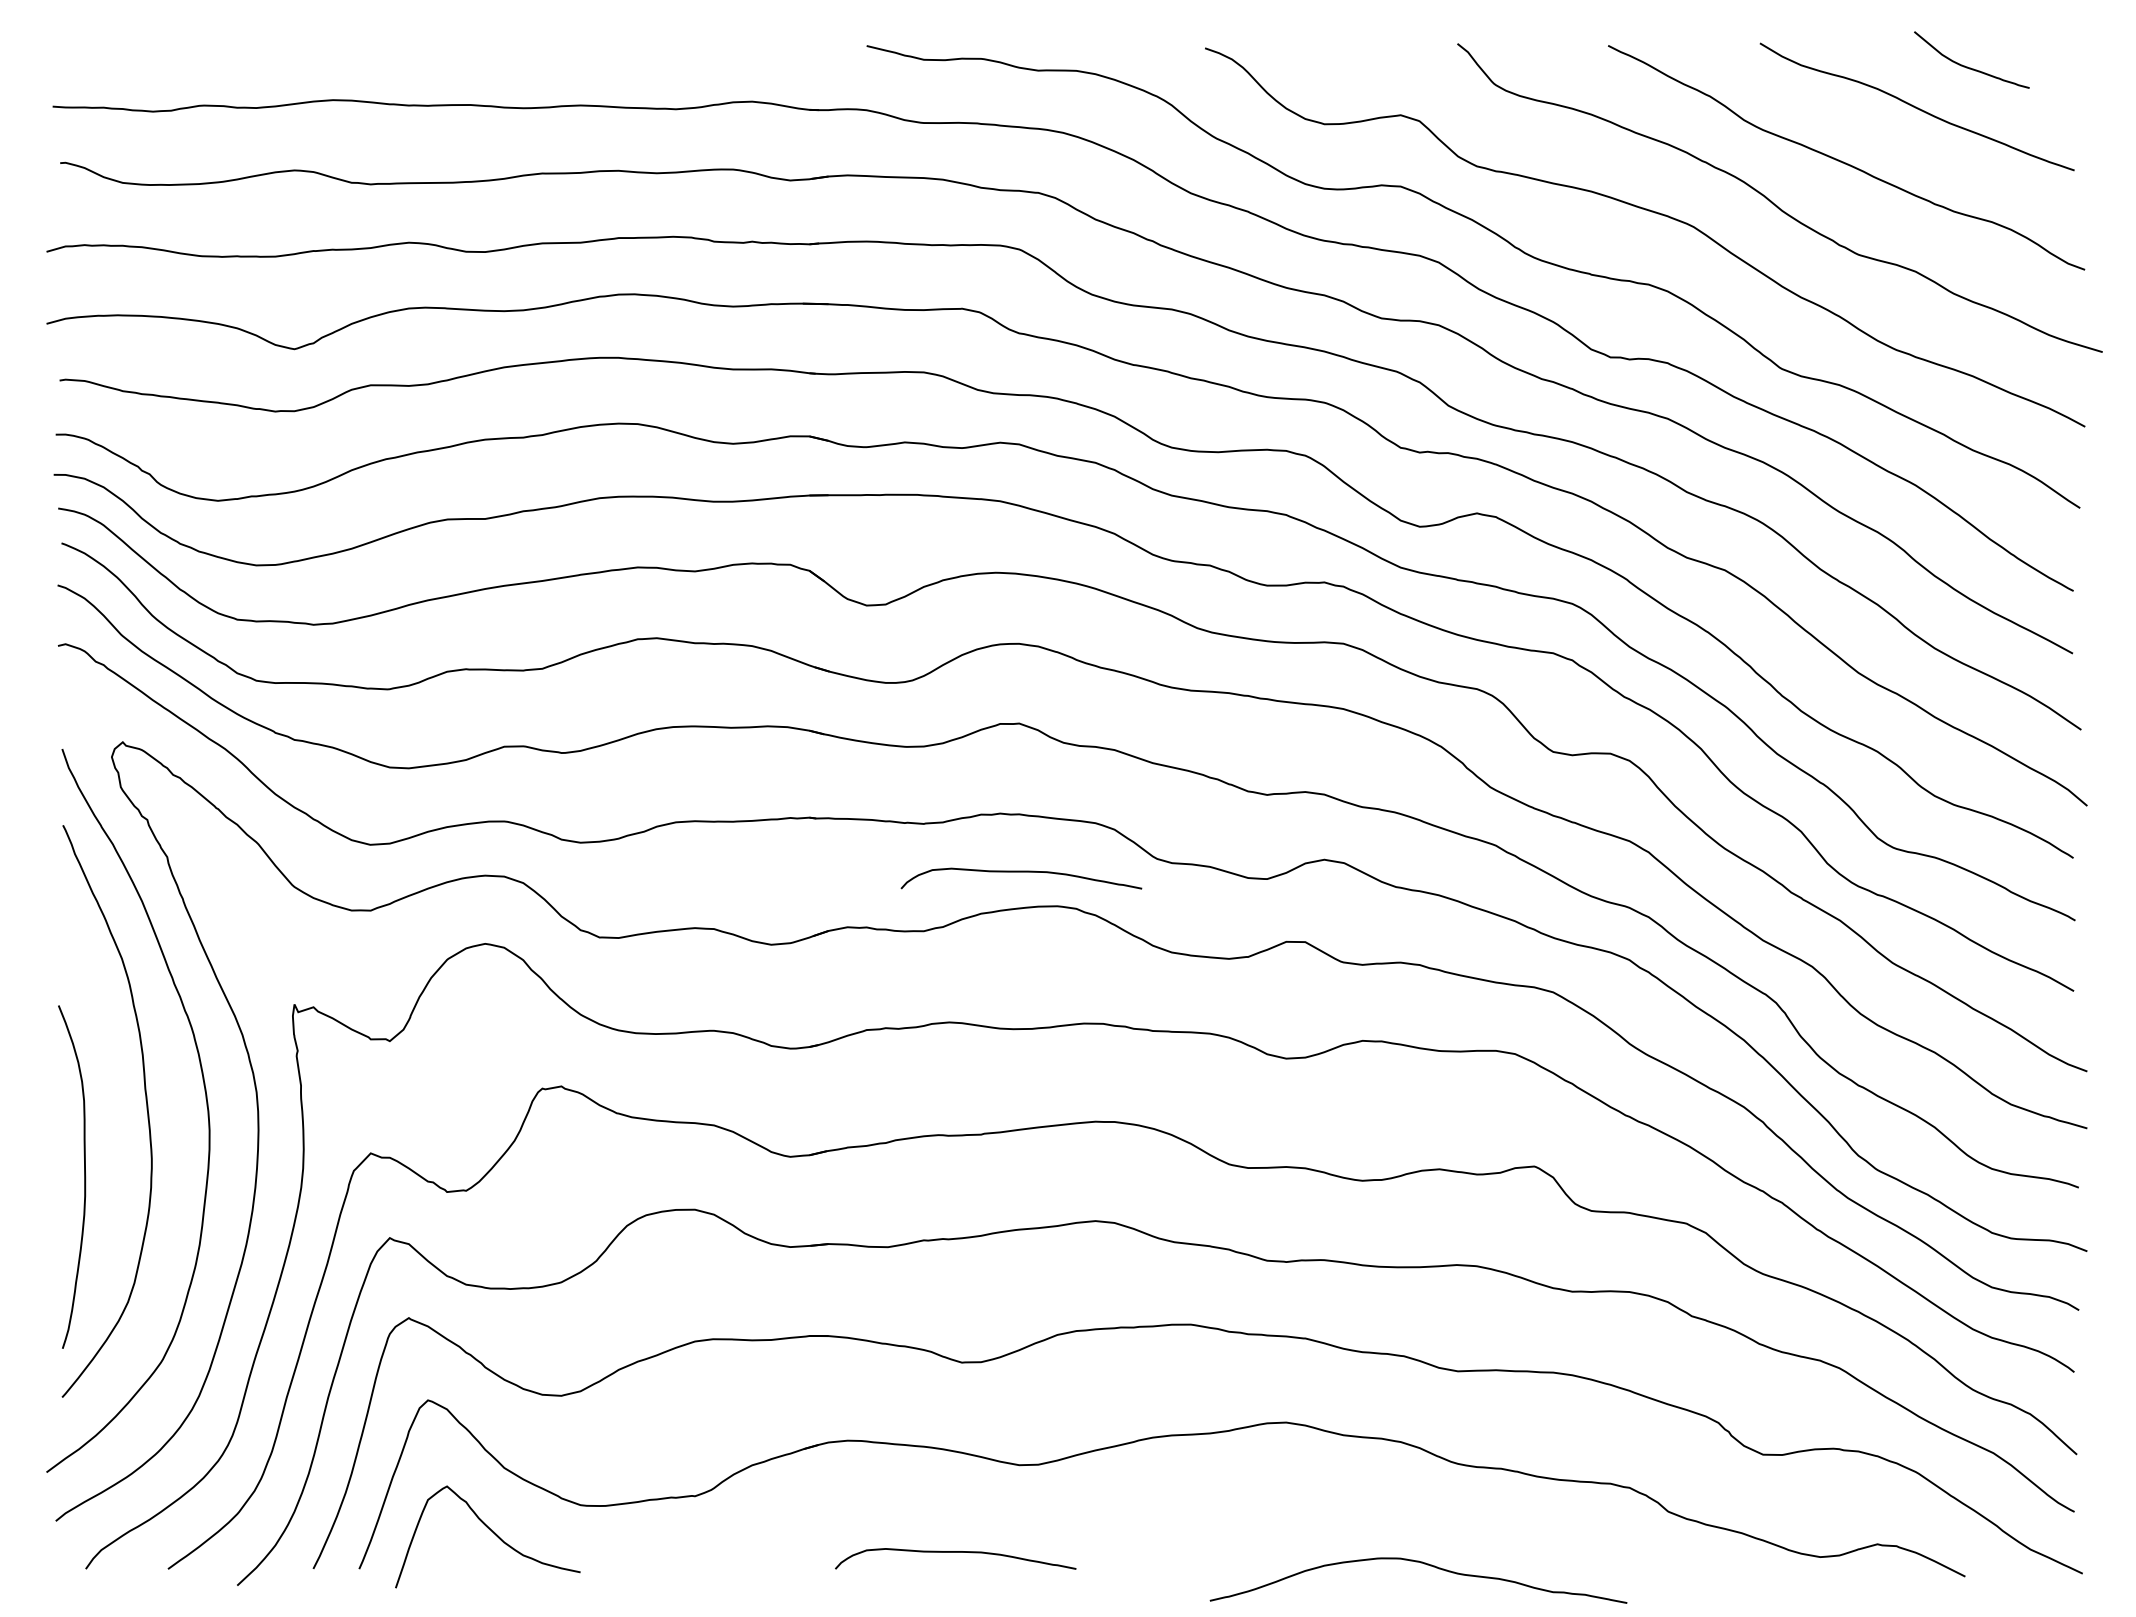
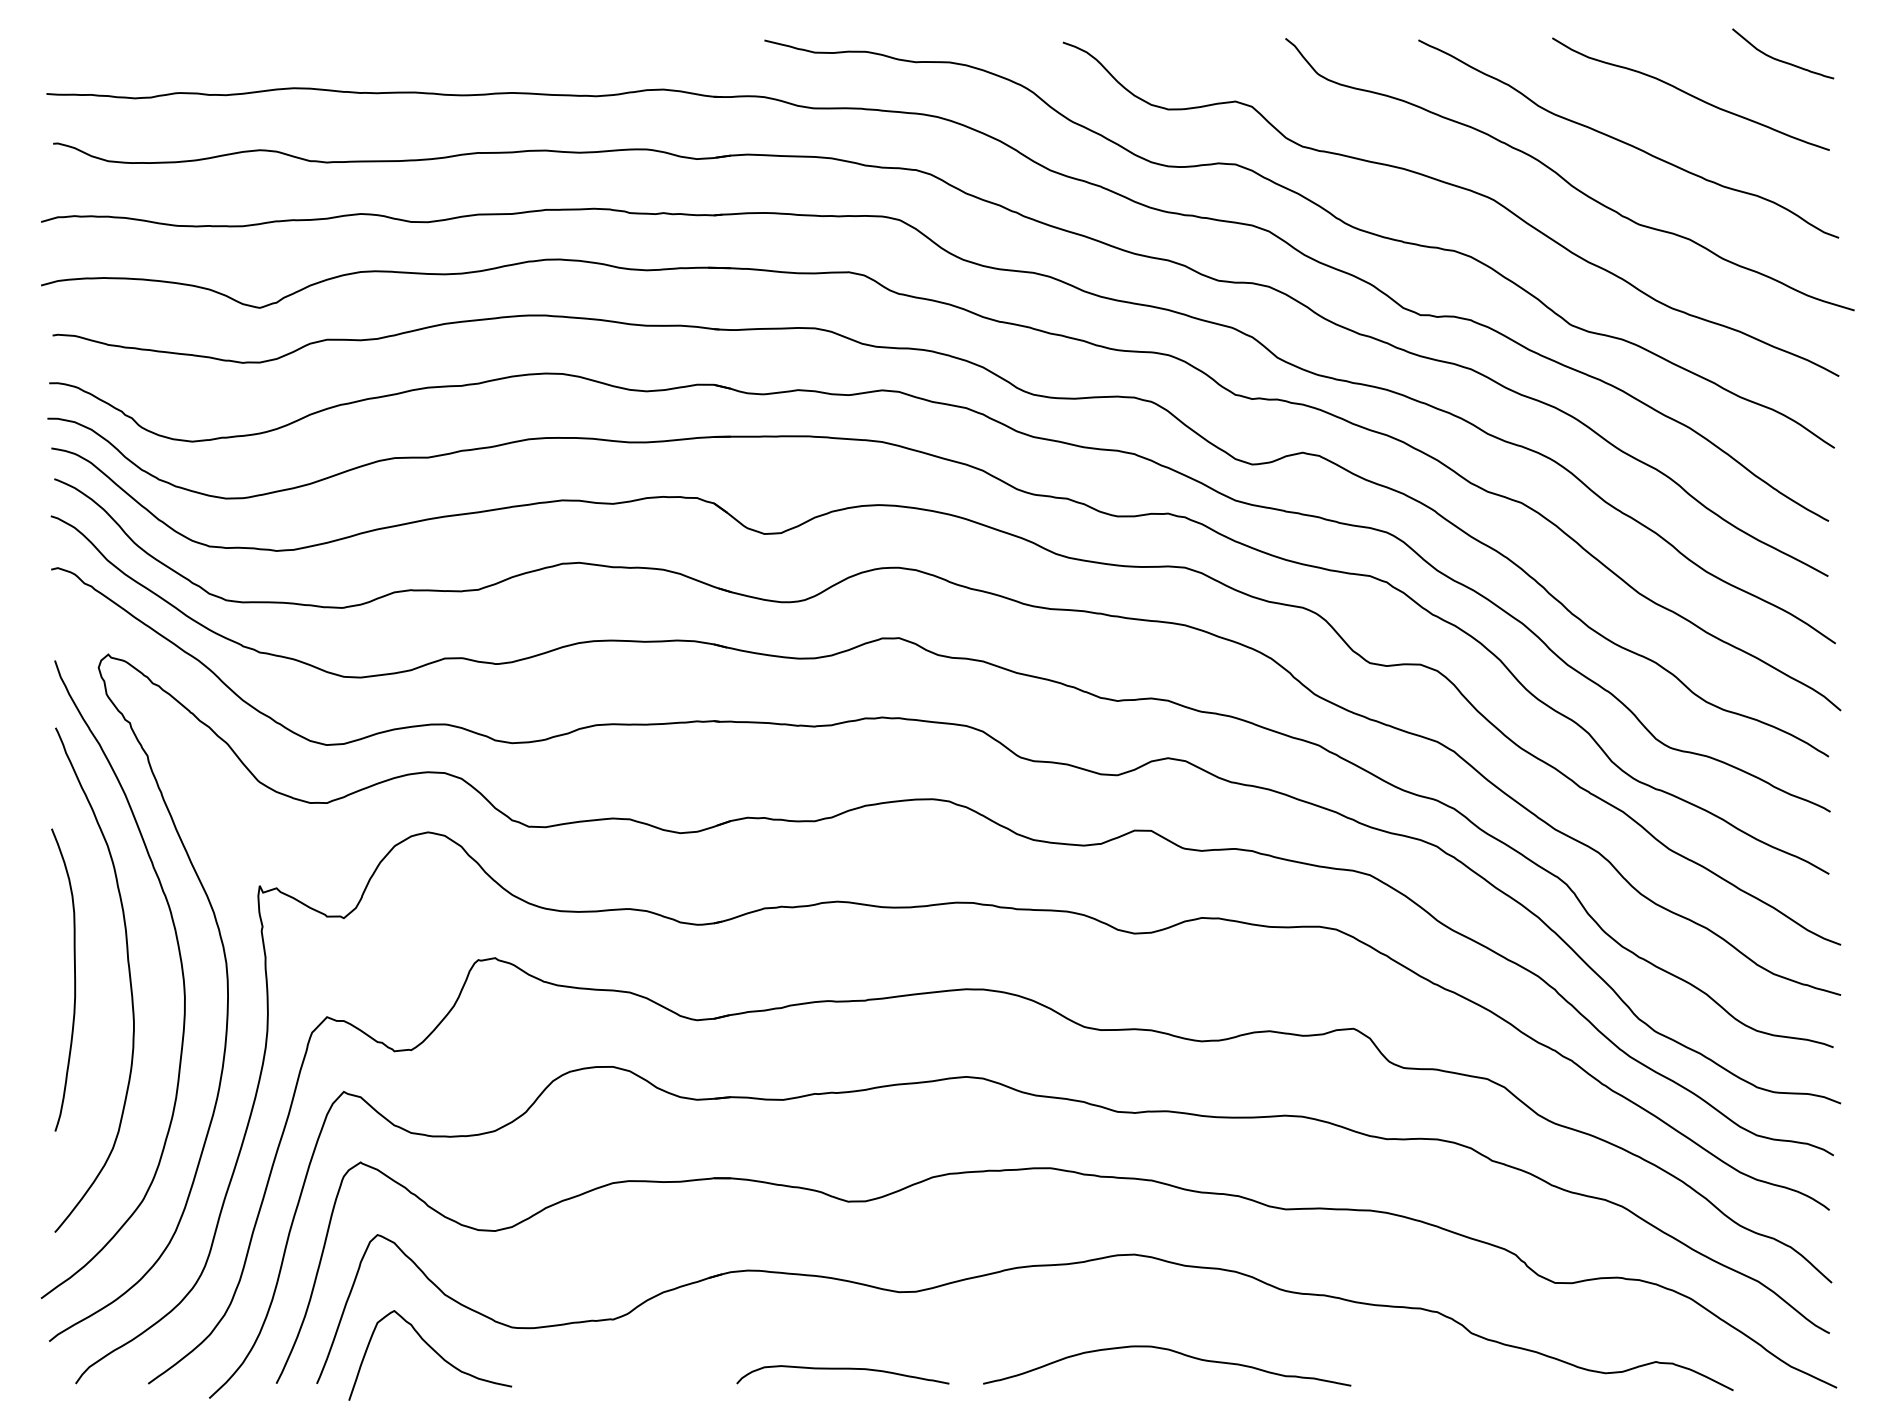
curve: (1971, 67) -> (1782, 60), moved
curve: (1020, 872) -> (900, 769), removed
curve: (84, 1176) -> (74, 979), moved
curve: (1422, 1564) -> (1170, 1351), moved

